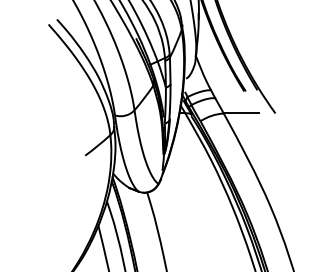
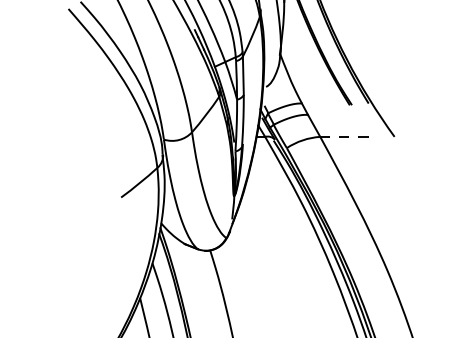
line: (241, 113) -> (345, 136), solid -> dashed

